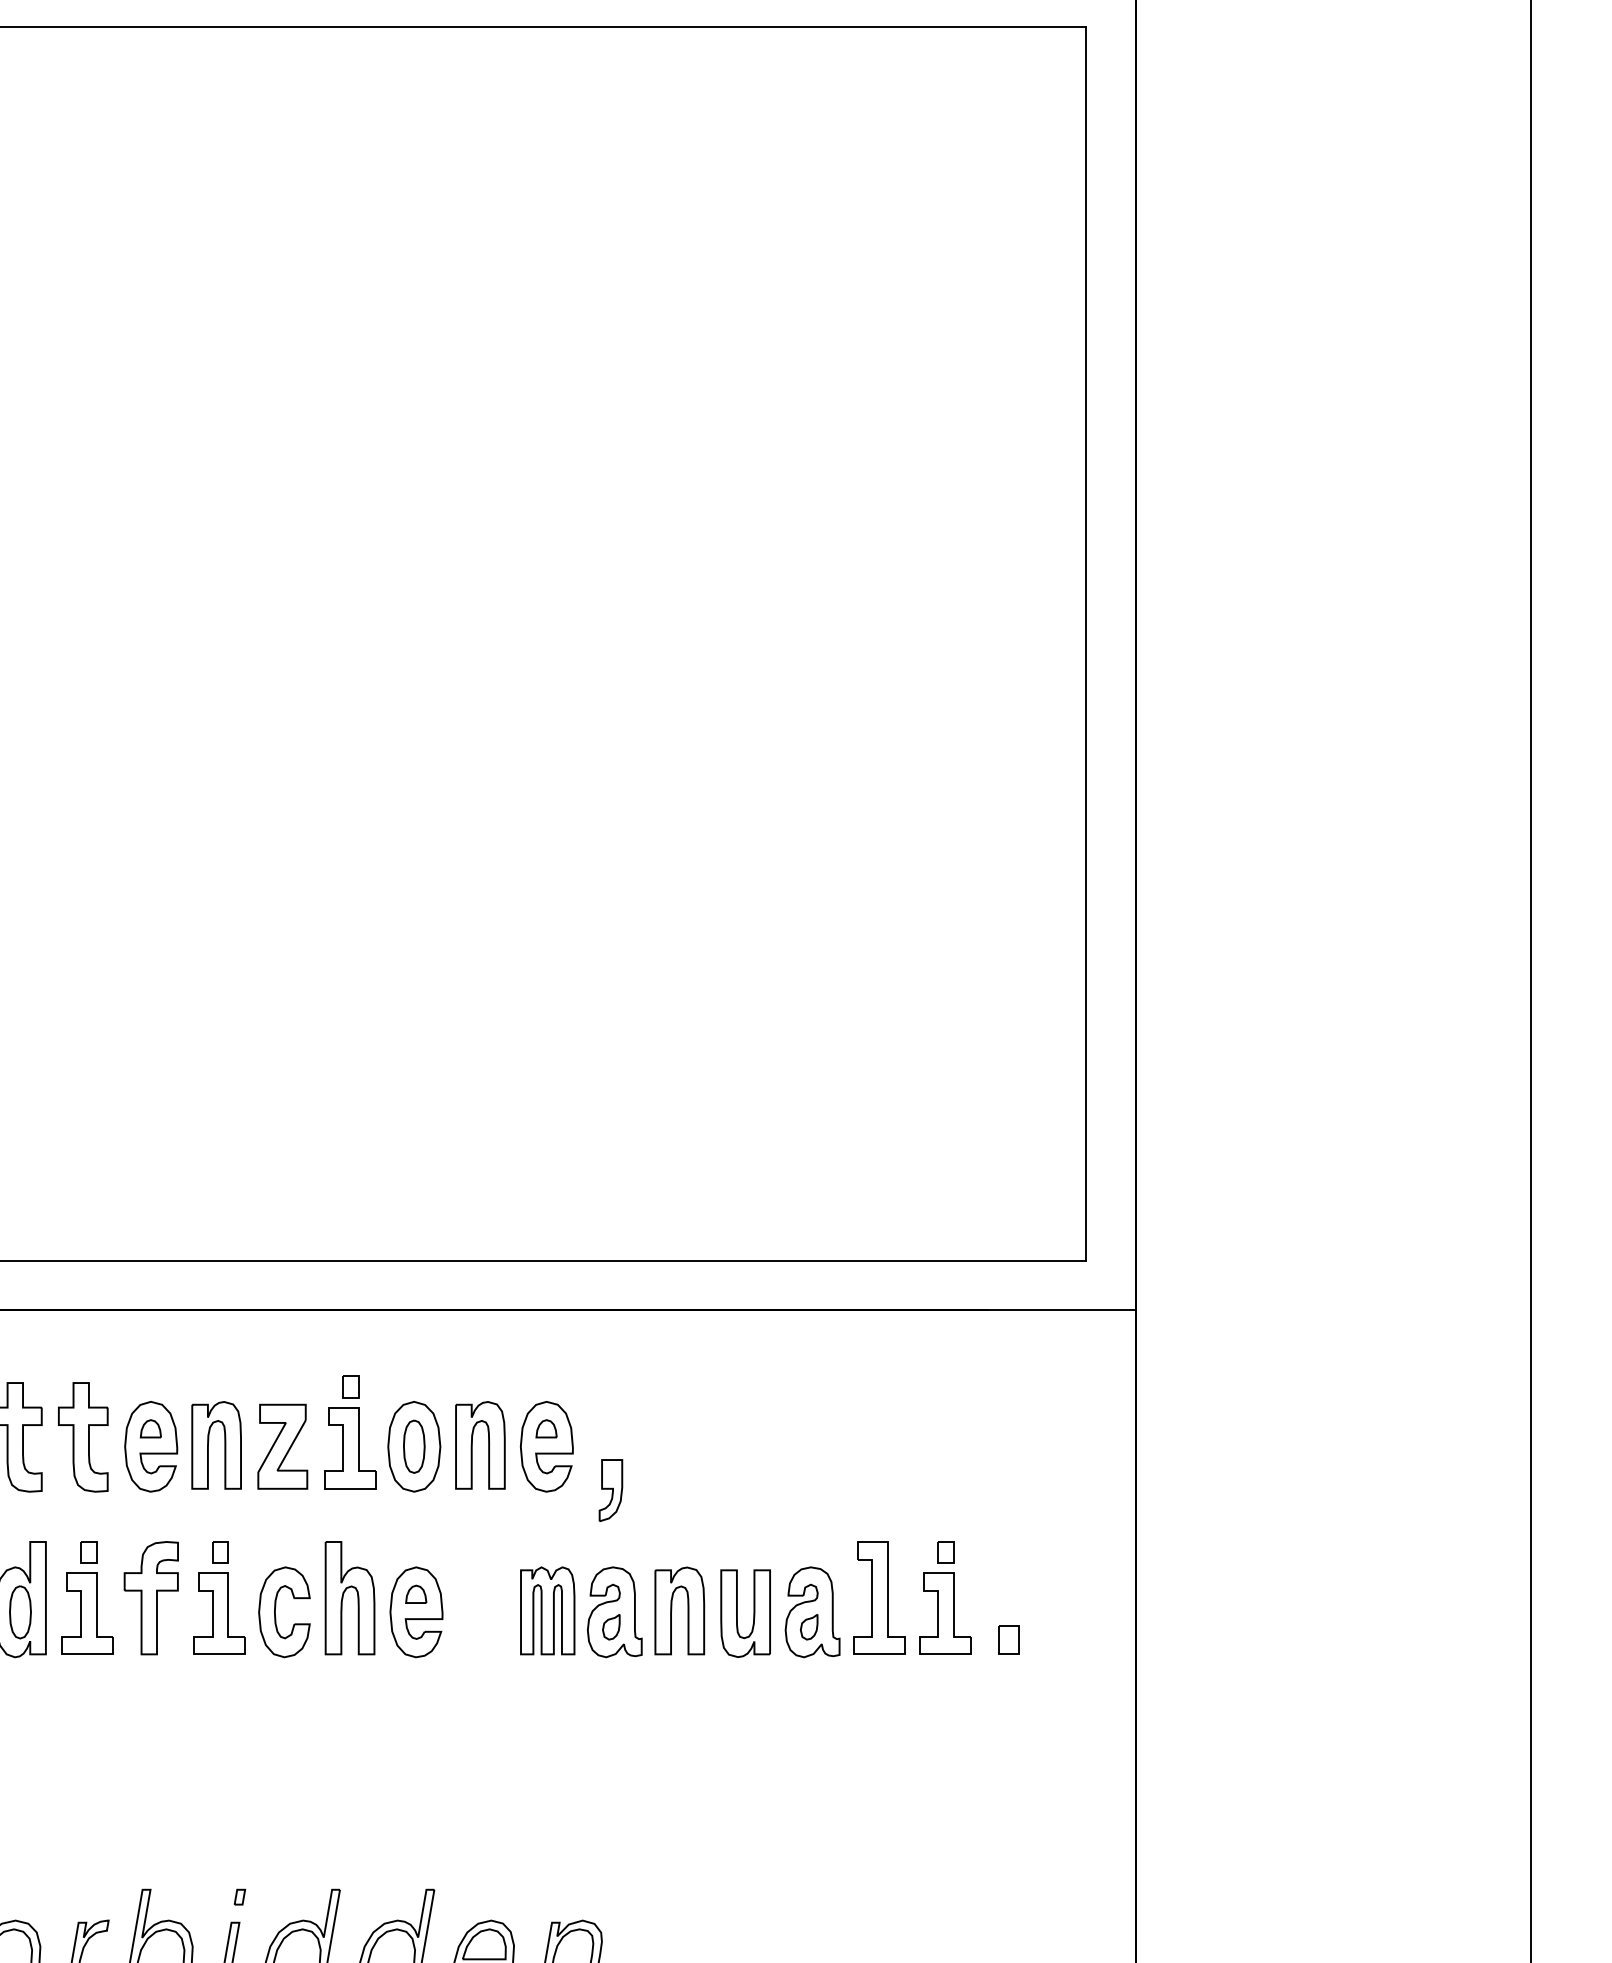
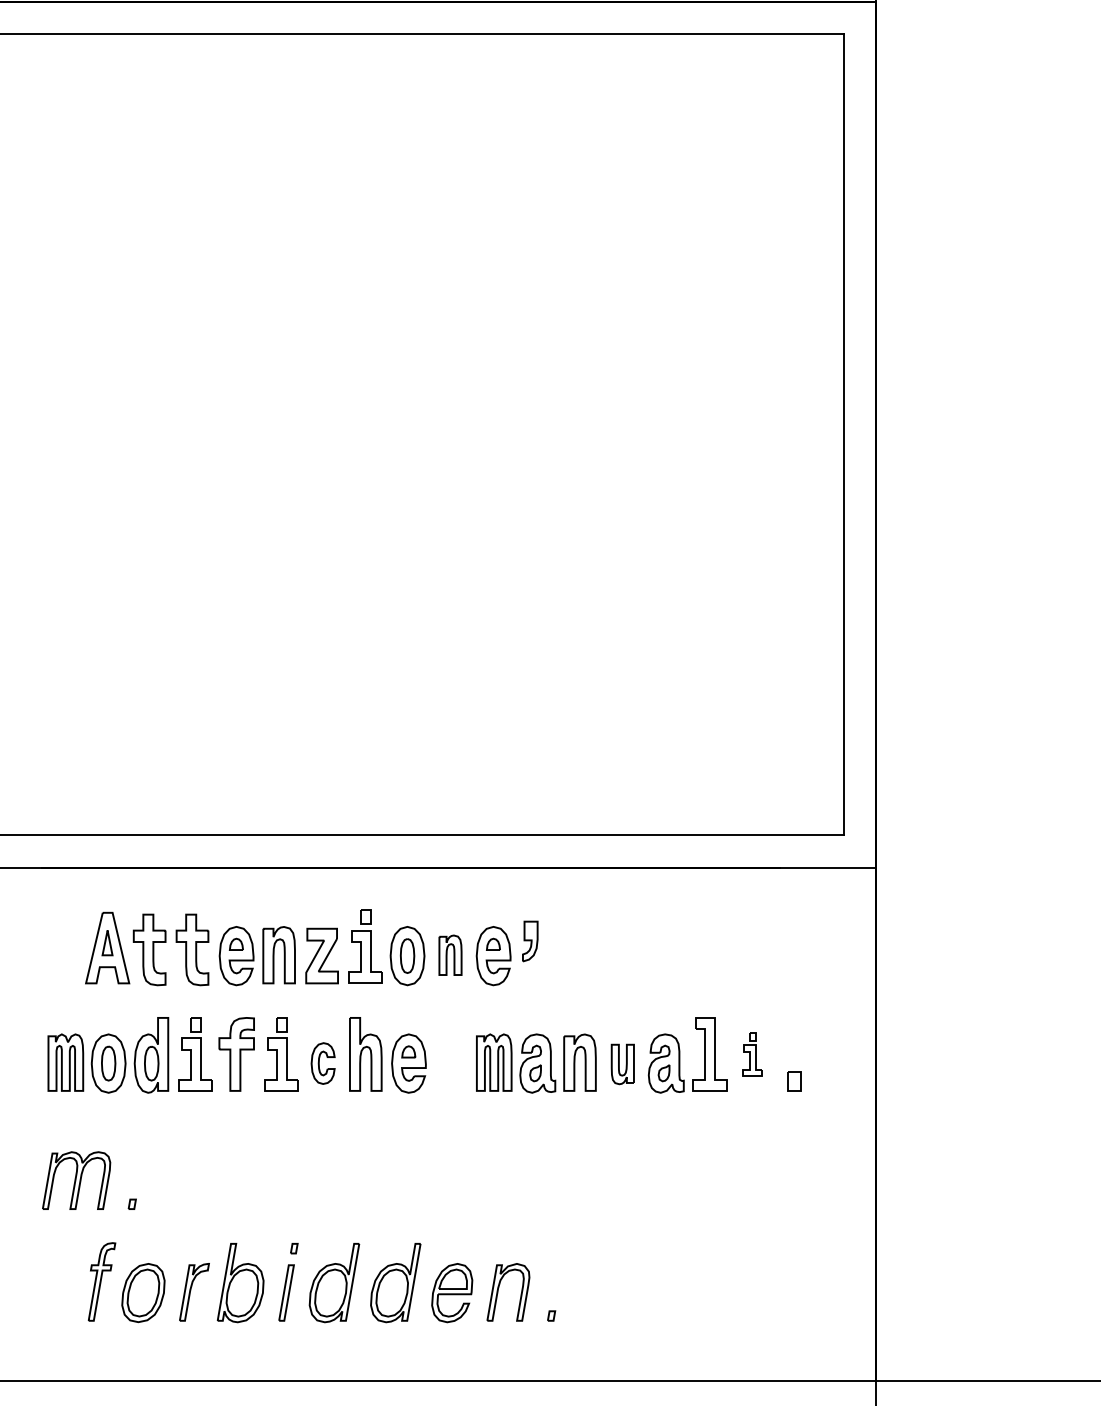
part: (480, 1445) -> (450, 955), size x0.7
part: (611, 1490) -> (530, 941), moved
part: (945, 1598) -> (752, 1054), size x0.6
part: (283, 1612) -> (322, 1063), size x0.7
part: (745, 1613) -> (622, 1064), size x0.7

